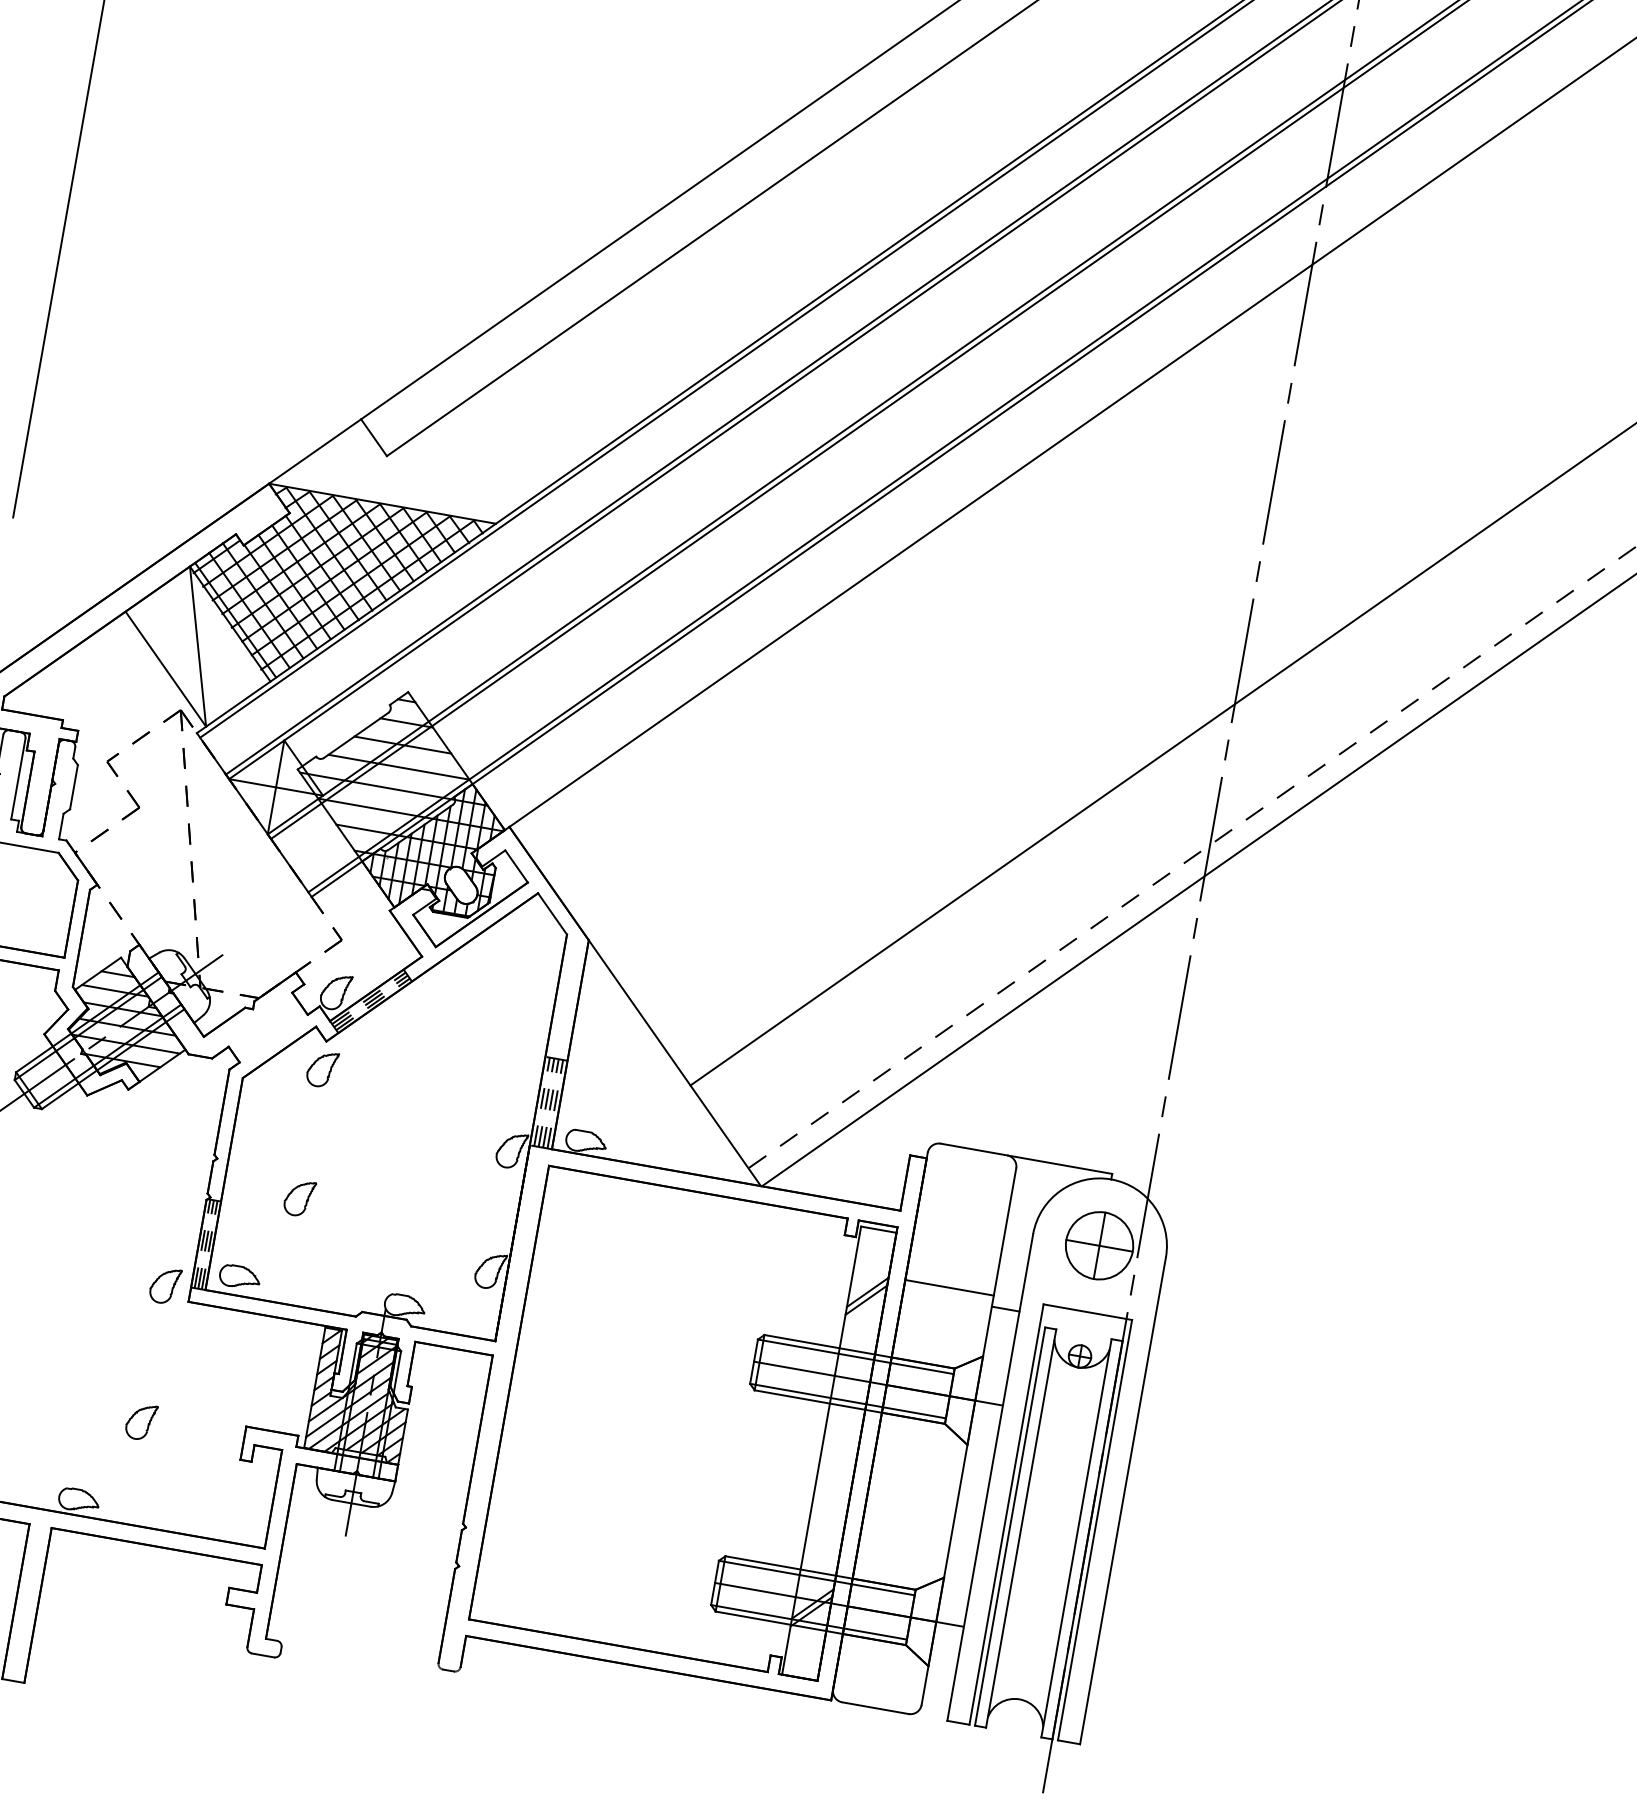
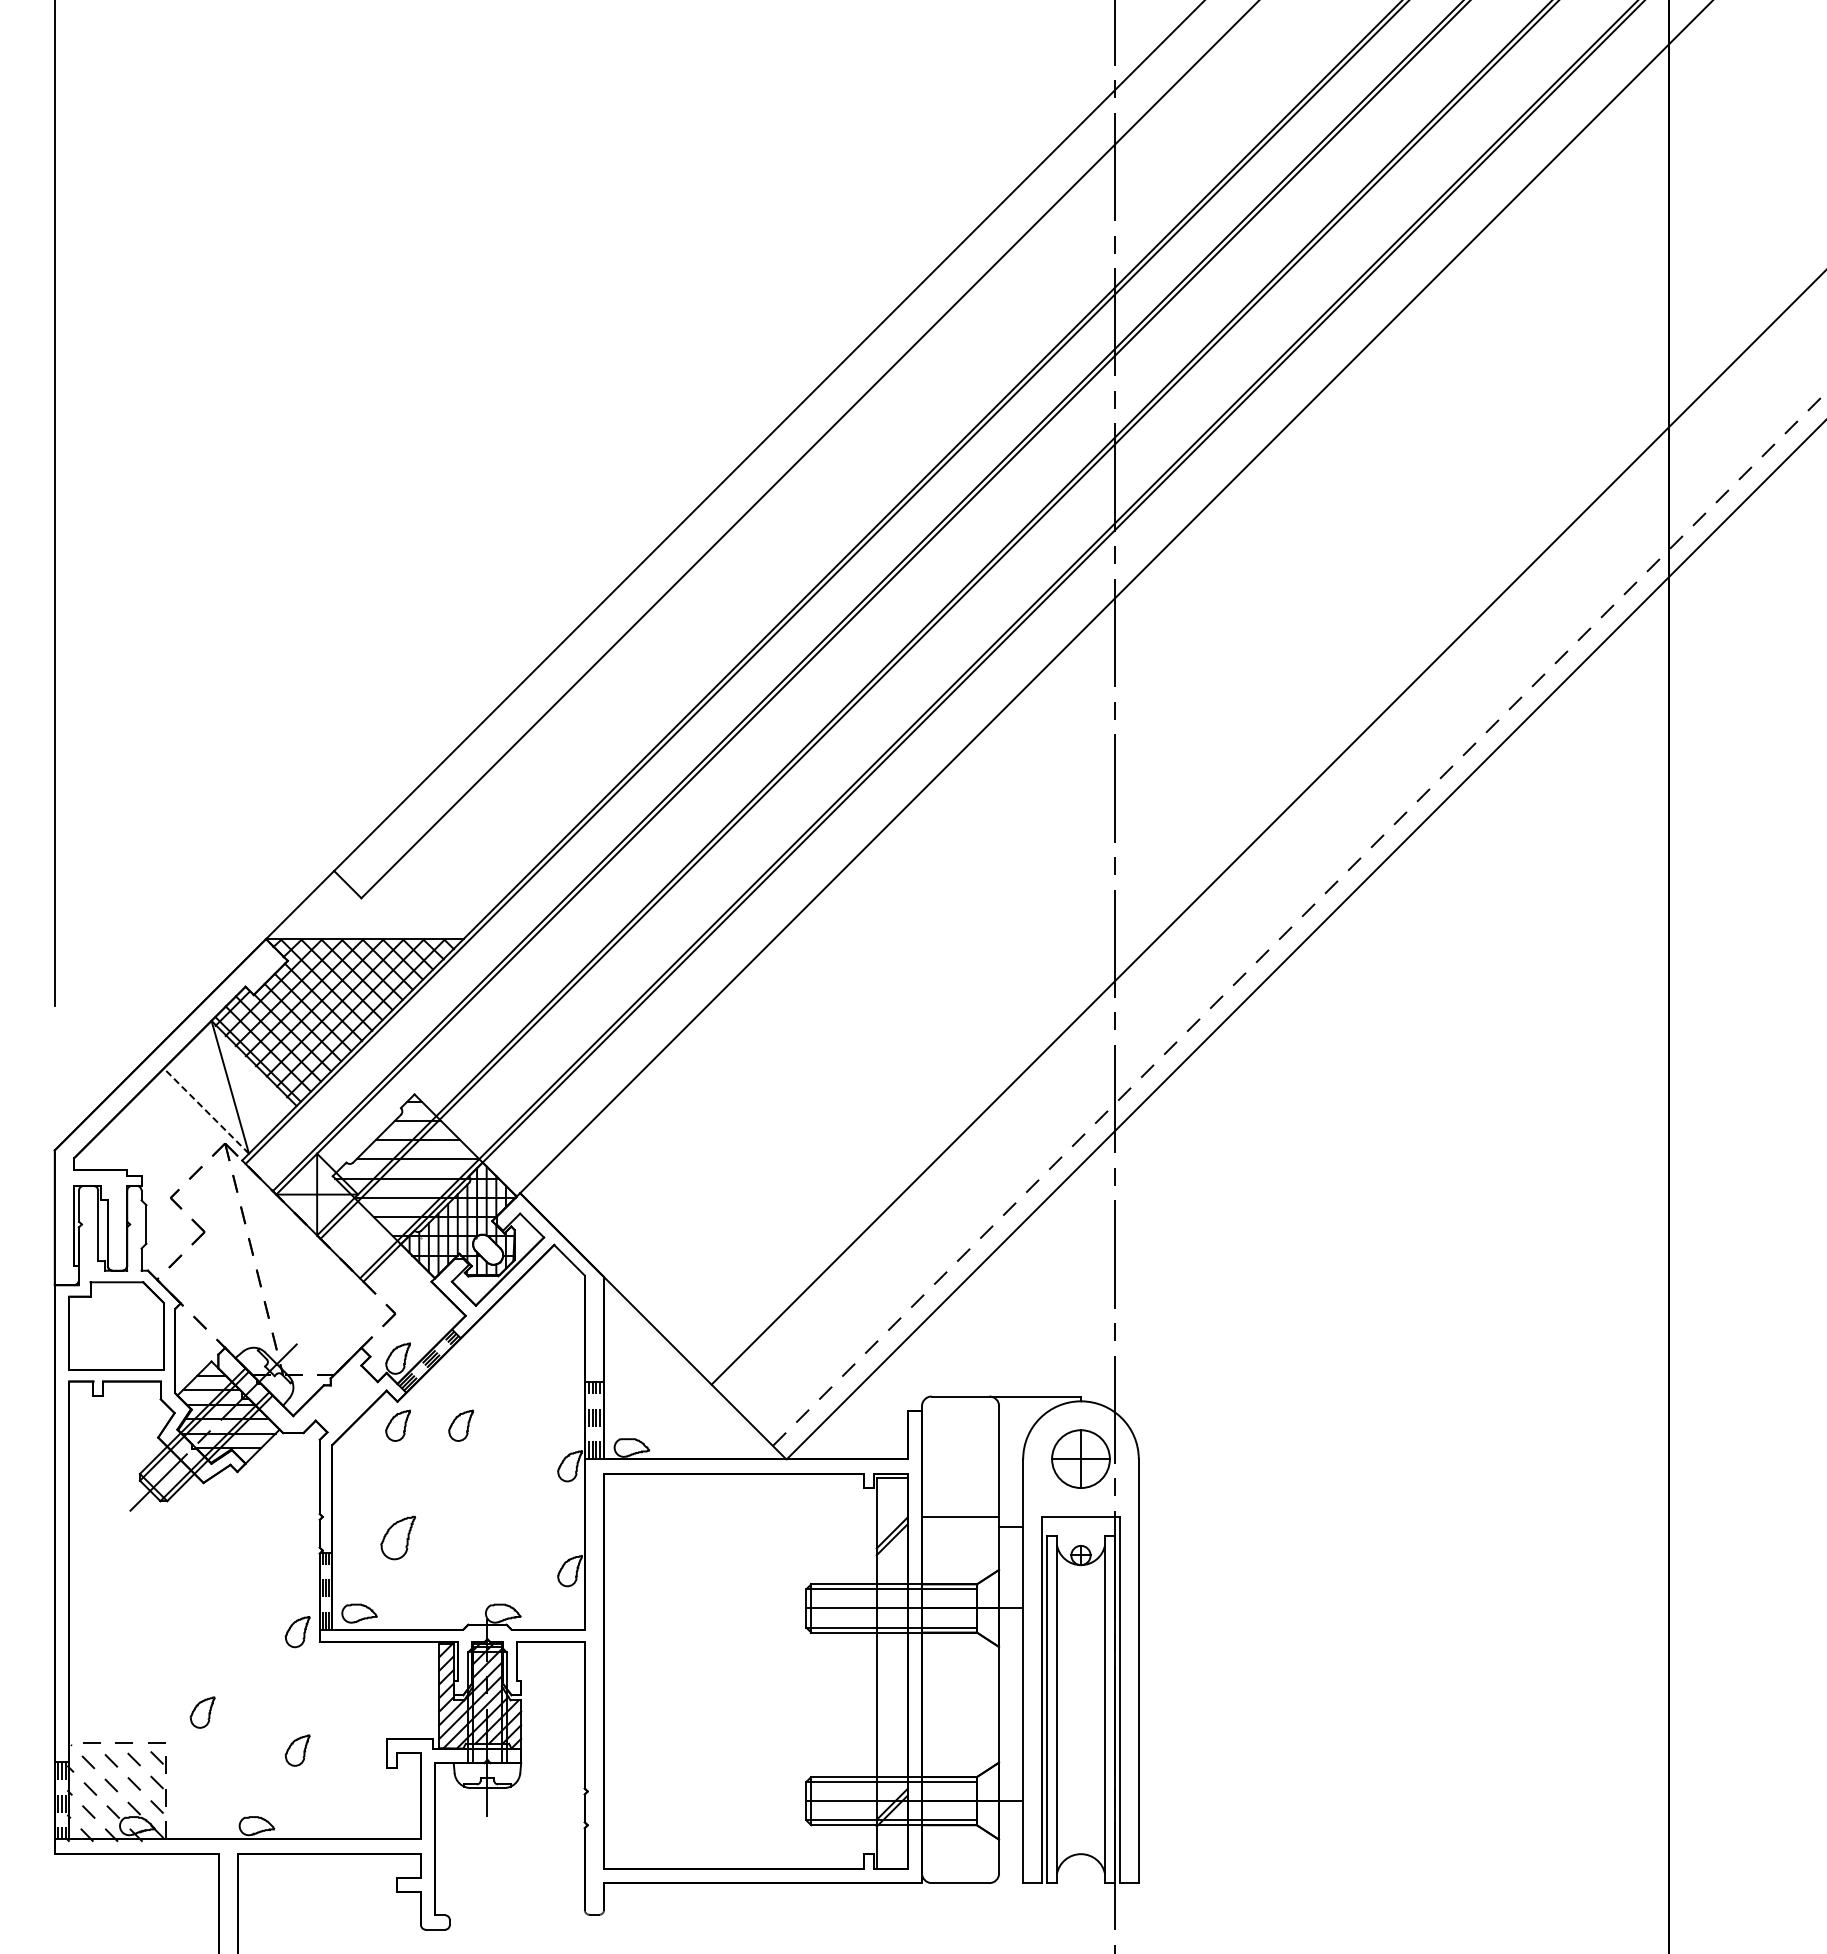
line: (166, 668) -> (206, 1110), solid -> dashed
part: (393, 1081) -> (460, 1425), added
part: (298, 1198) -> (397, 1538), size x1.4
part: (39, 1358) -> (202, 1712), added

